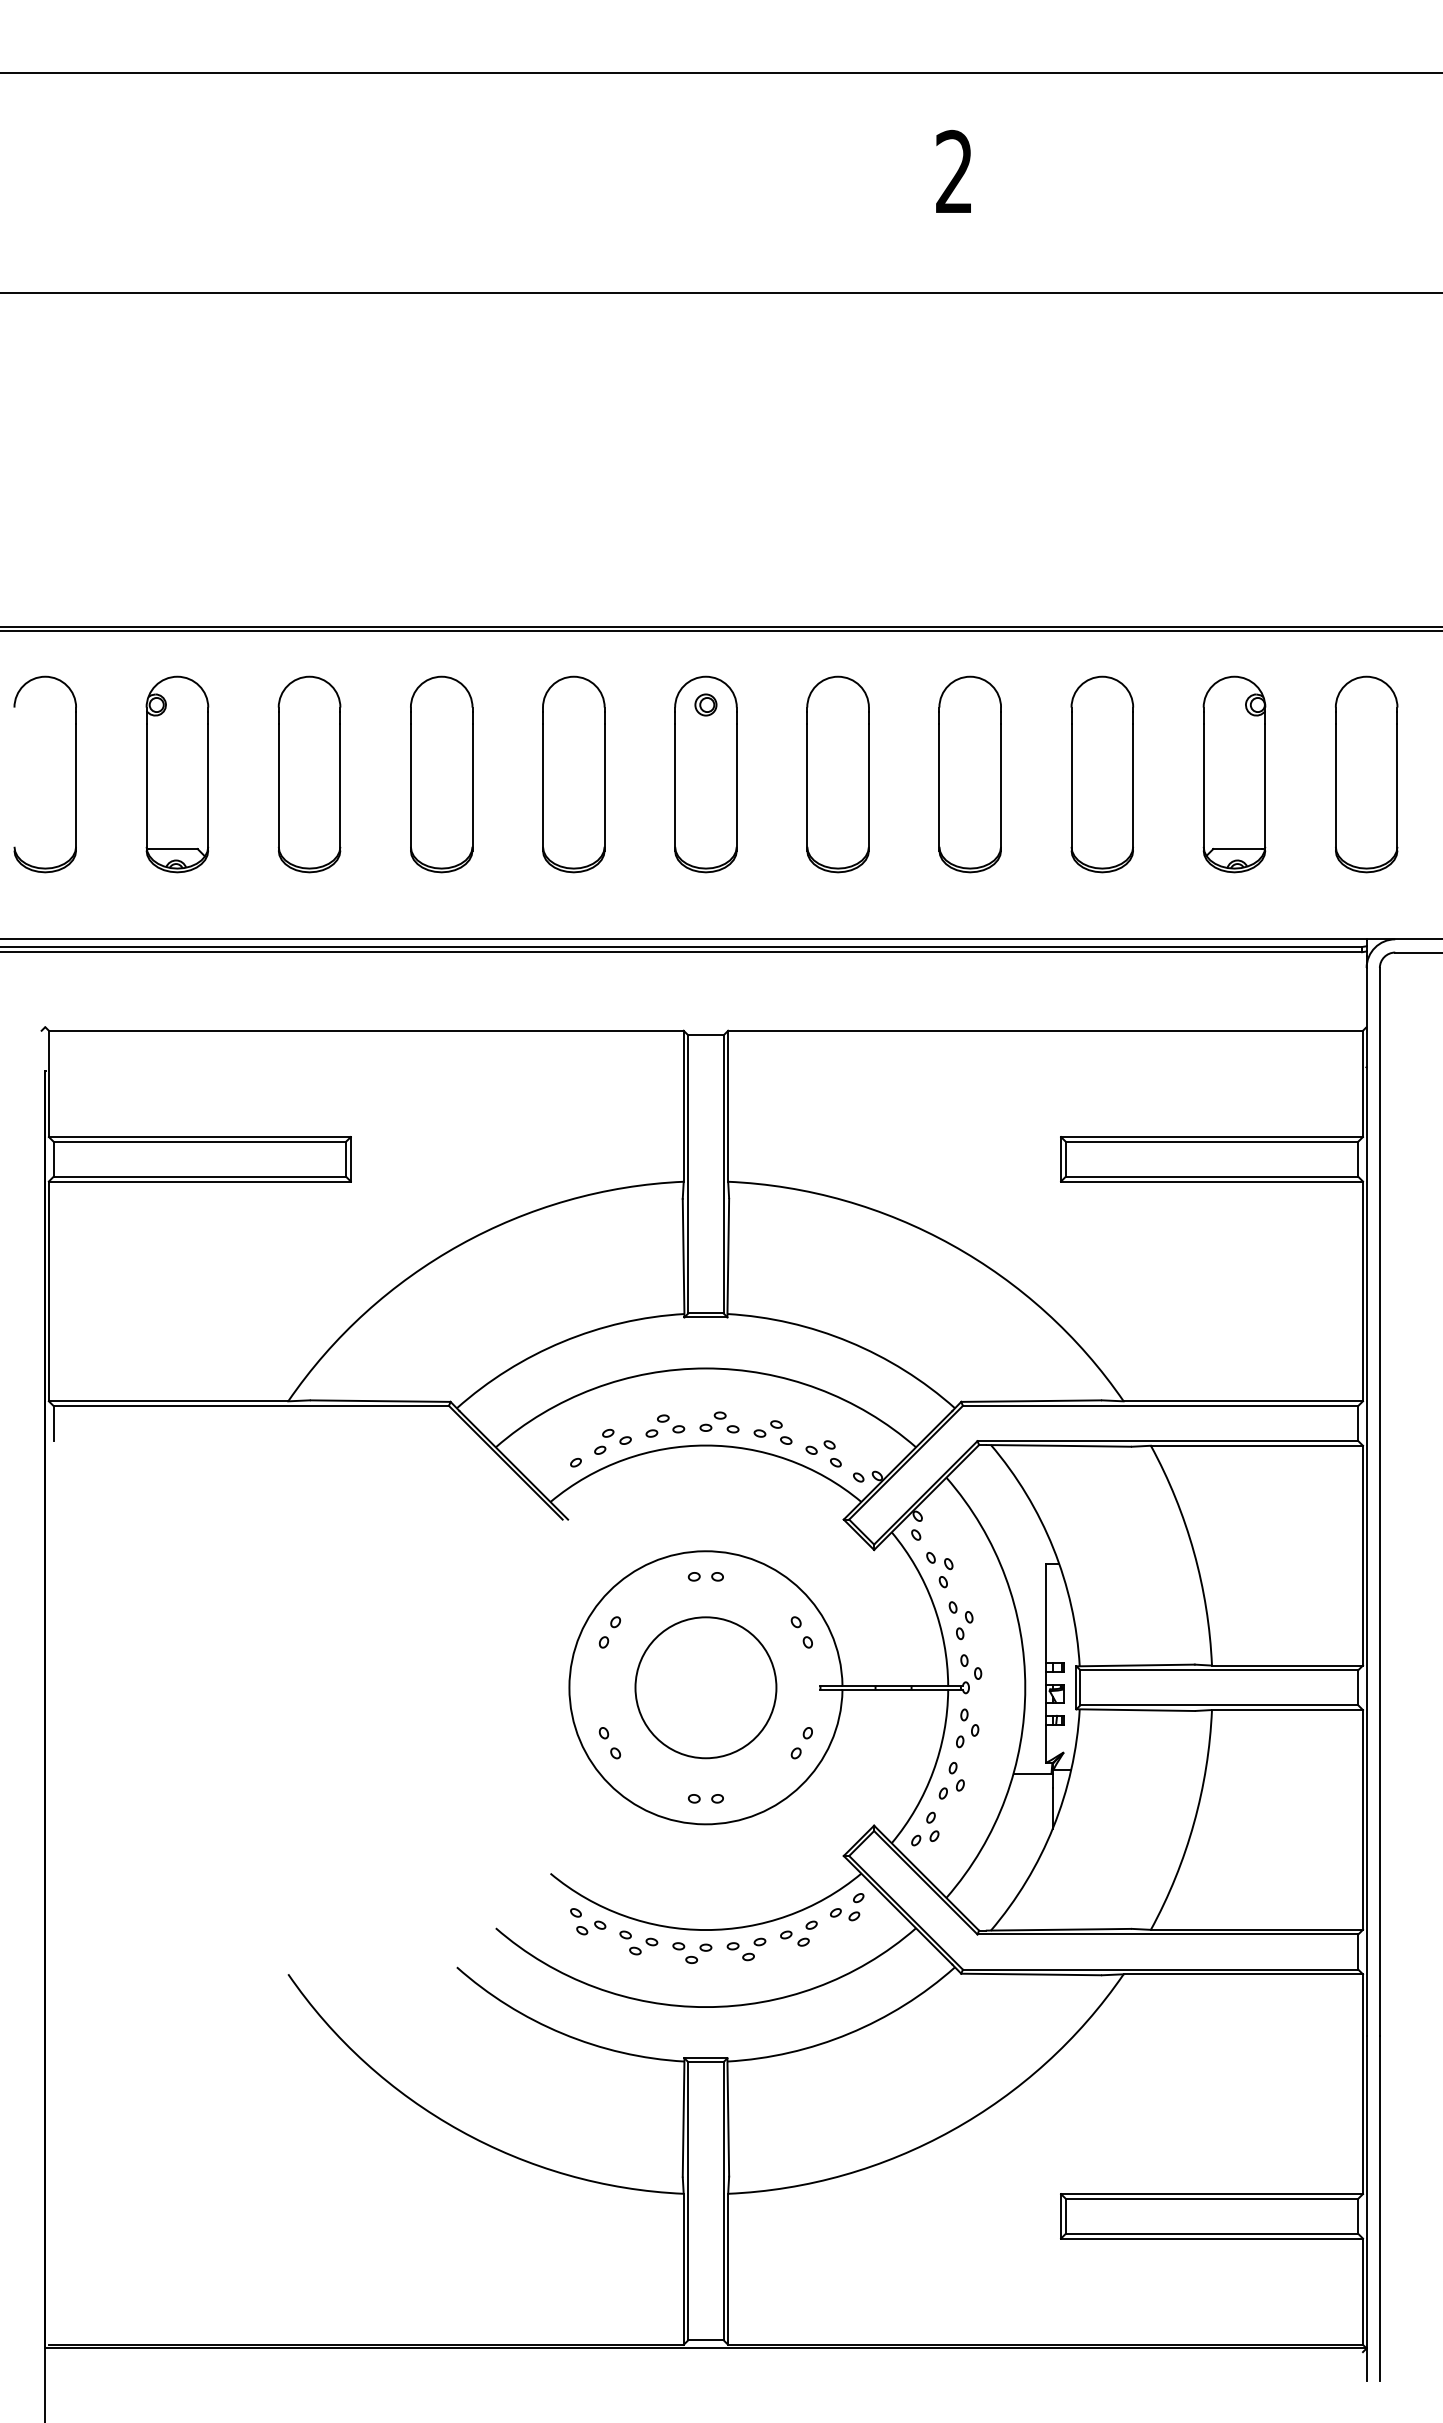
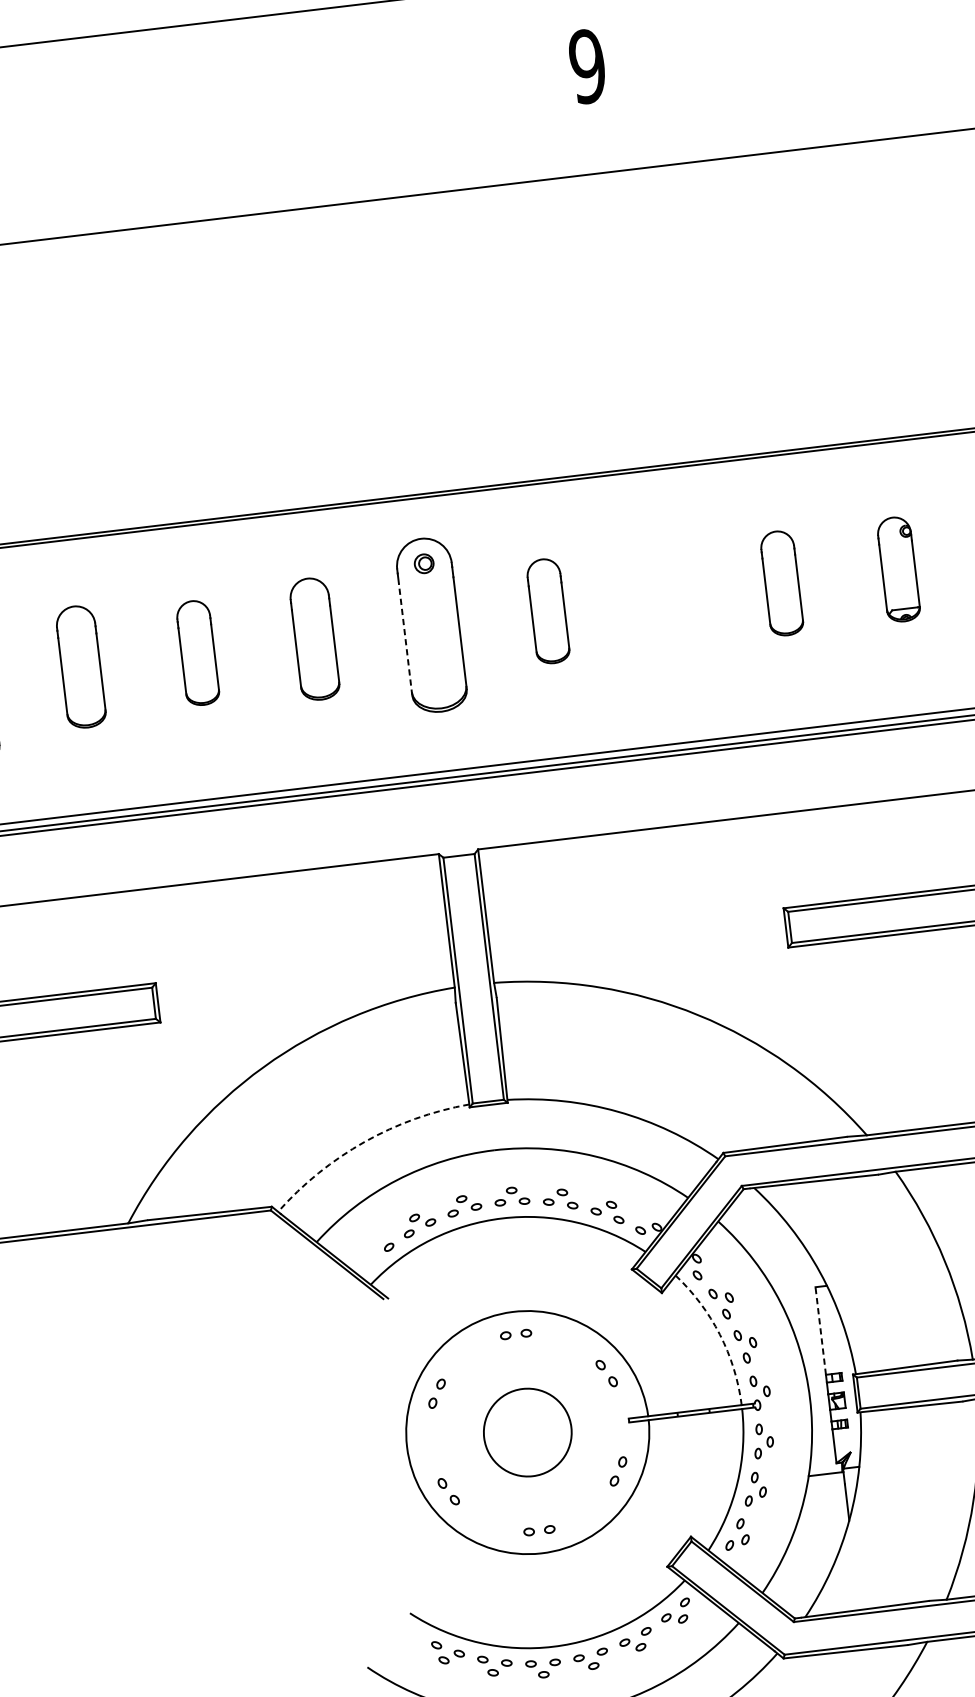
text: (954, 171) -> (587, 65), 2 -> 9
part: (309, 774) -> (81, 667), size x0.7
part: (441, 774) -> (197, 653), size x0.6
part: (573, 774) -> (314, 639), size x0.7
part: (837, 774) -> (547, 611), size x0.6
part: (969, 774) -> (664, 597), removed
part: (1102, 774) -> (782, 583), size x0.6
part: (1234, 774) -> (898, 569), size x0.6
line: (675, 786) -> (405, 639), solid -> dashed
arc: (562, 1341) -> (364, 1141), solid -> dashed
arc: (933, 1604) -> (720, 1334), solid -> dashed
line: (1046, 1613) -> (821, 1331), solid -> dashed
circle: (705, 1687) -> (527, 1432), size x0.7

